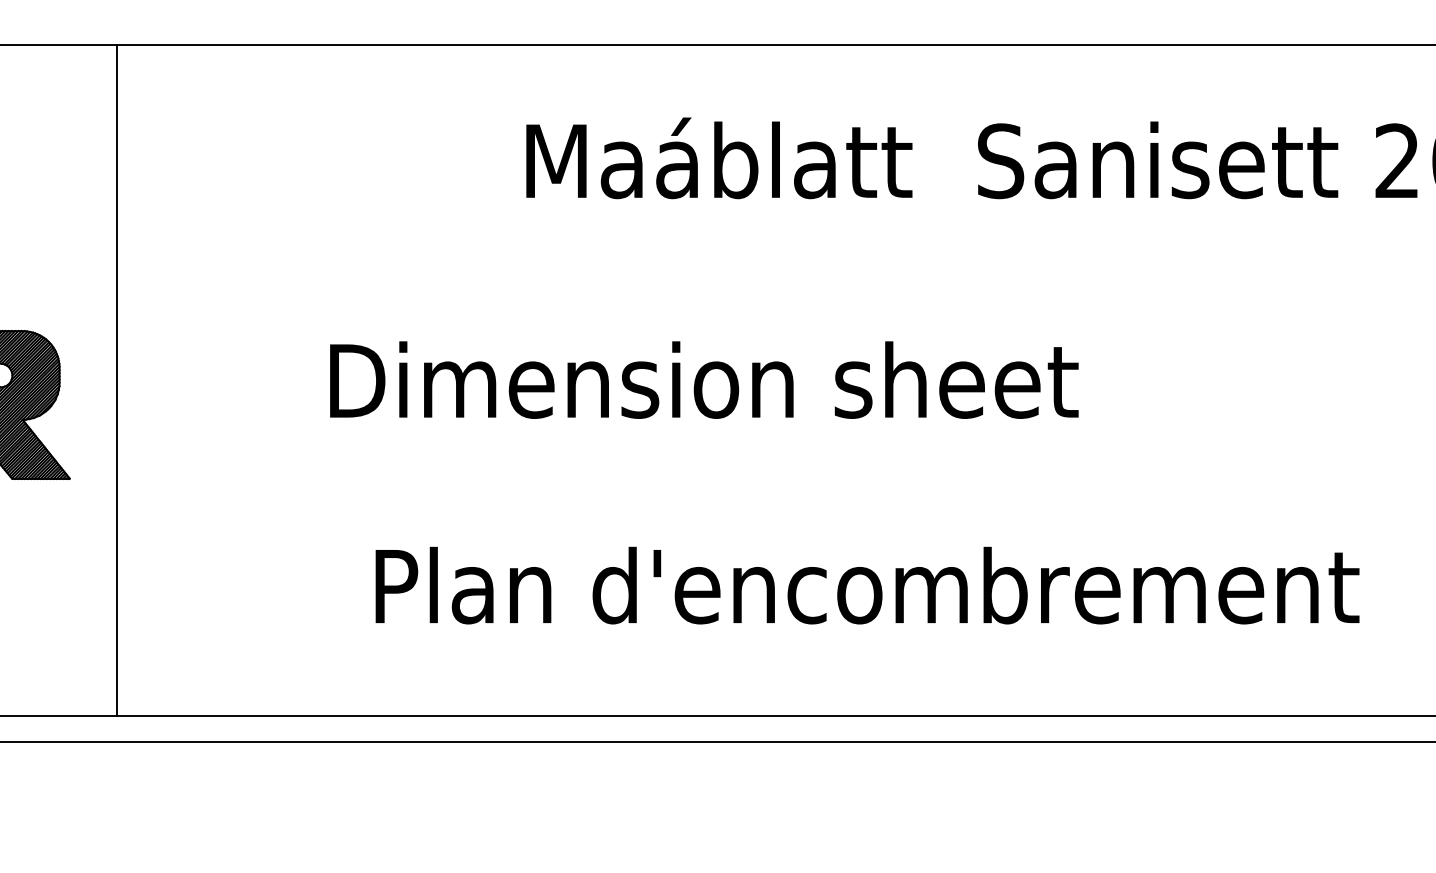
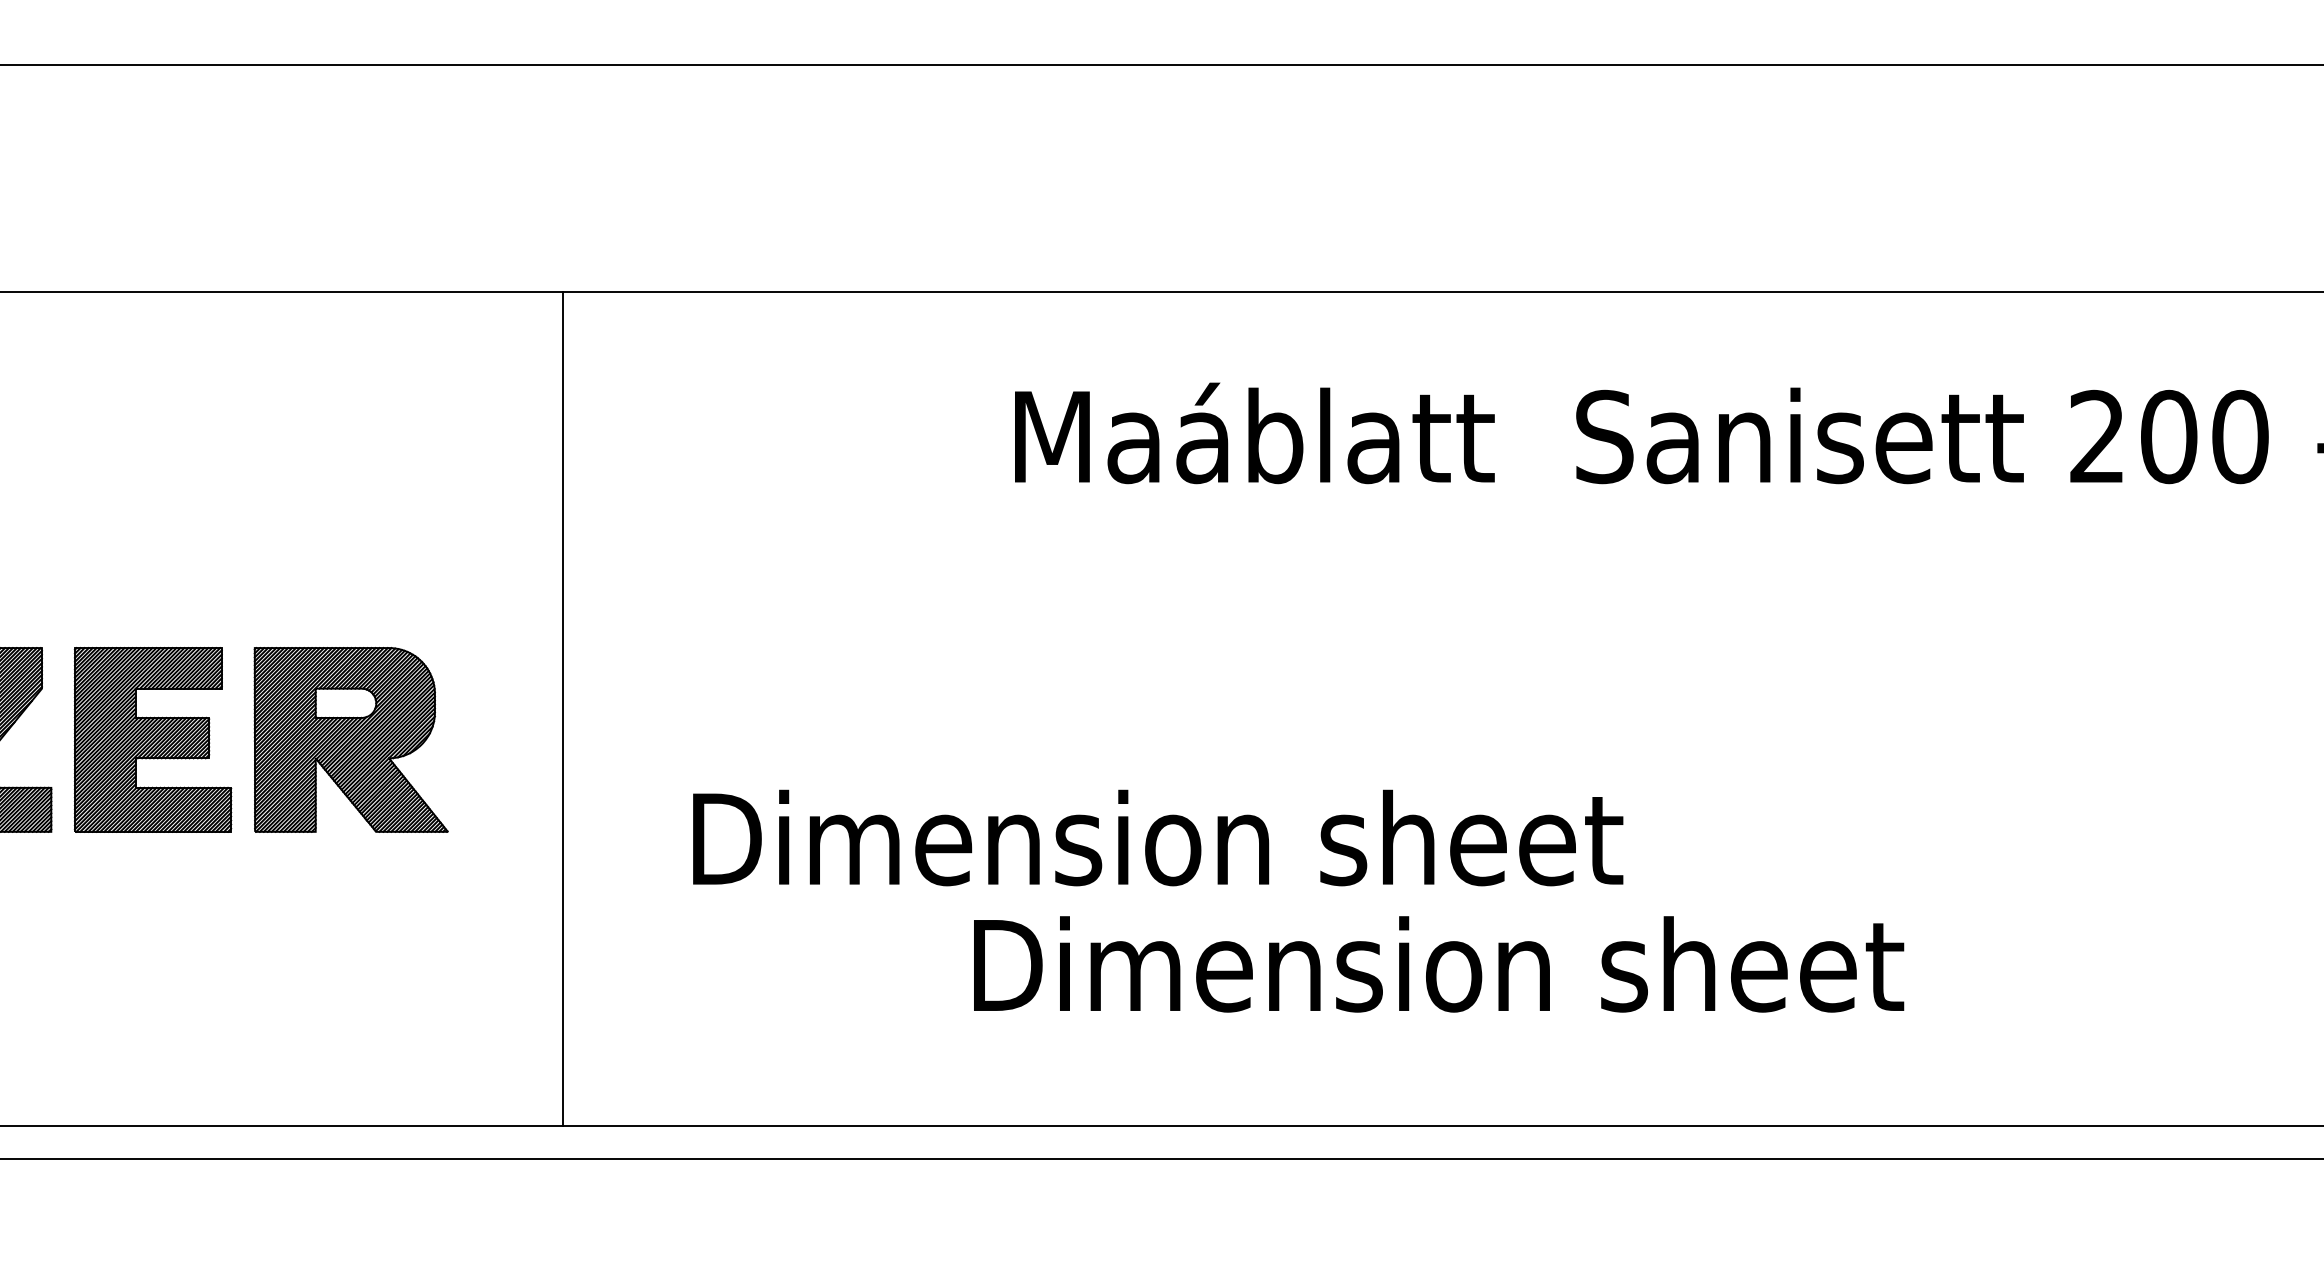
text: (704, 379) -> (1158, 837), moved
line: (117, 380) -> (563, 709), moved
text: (867, 585) -> (1438, 964), Plan d'encombrement -> Dimension sheet

